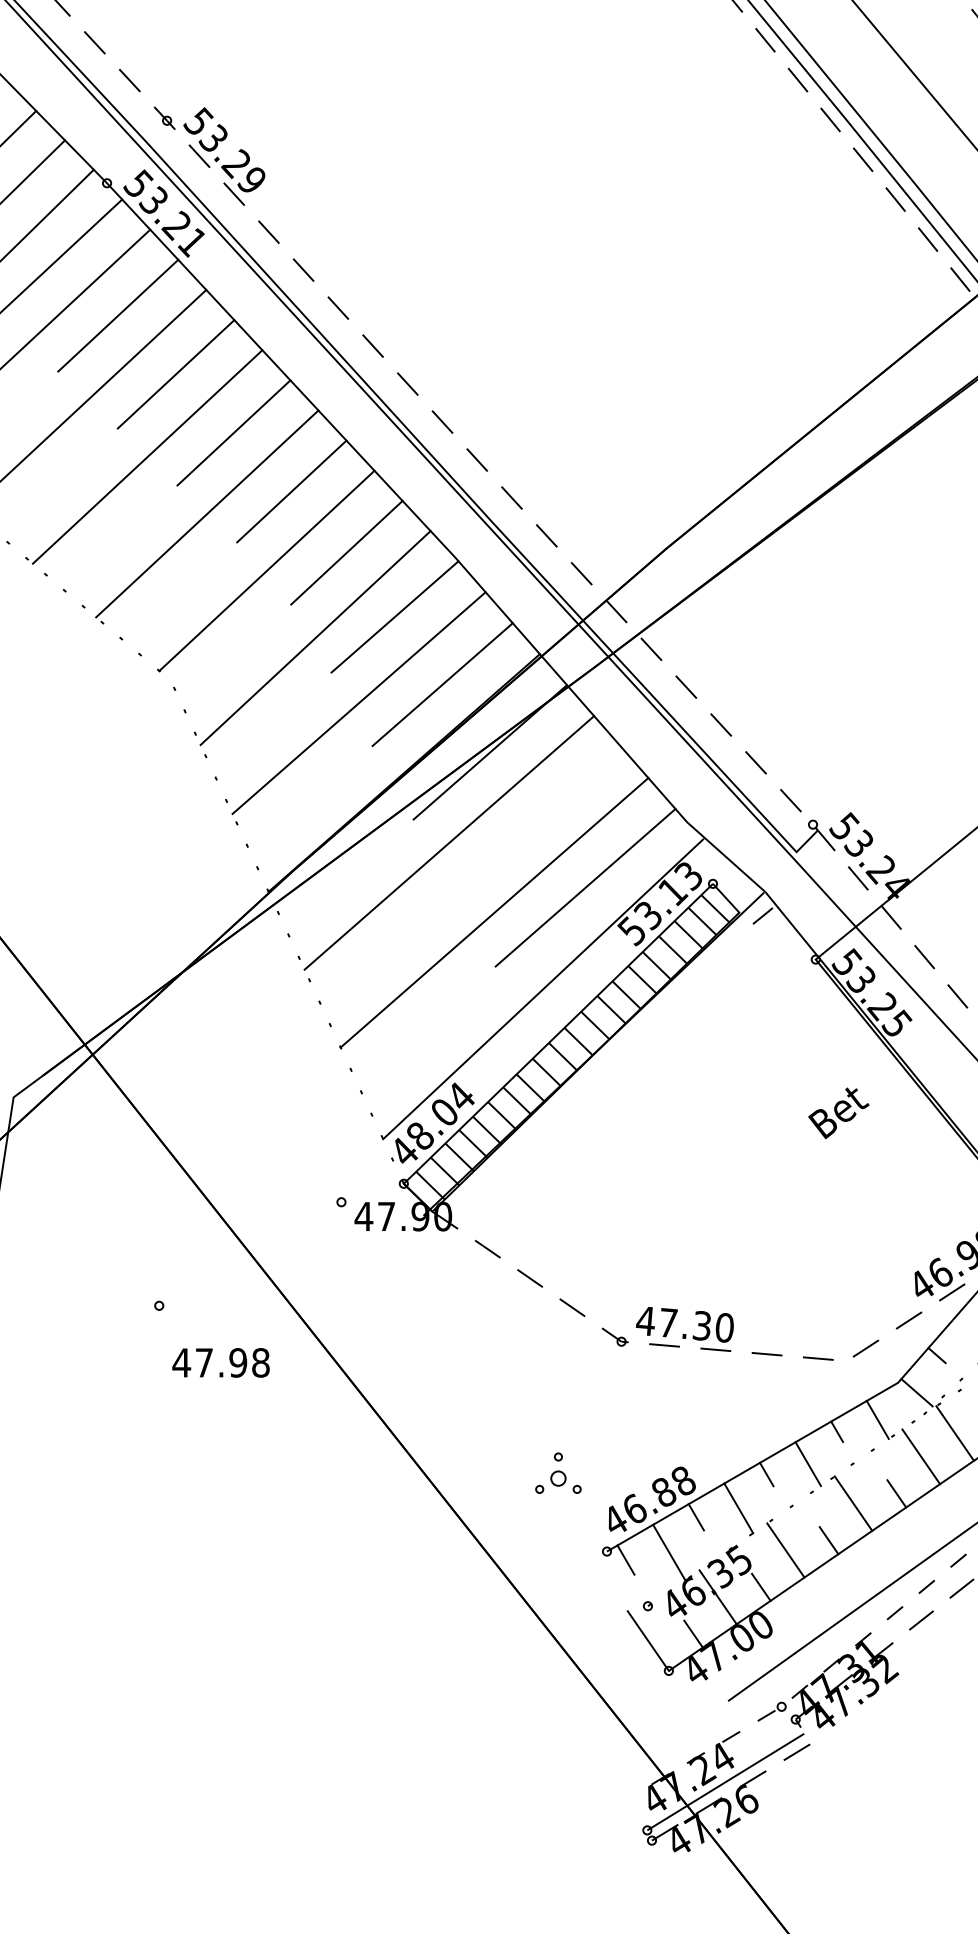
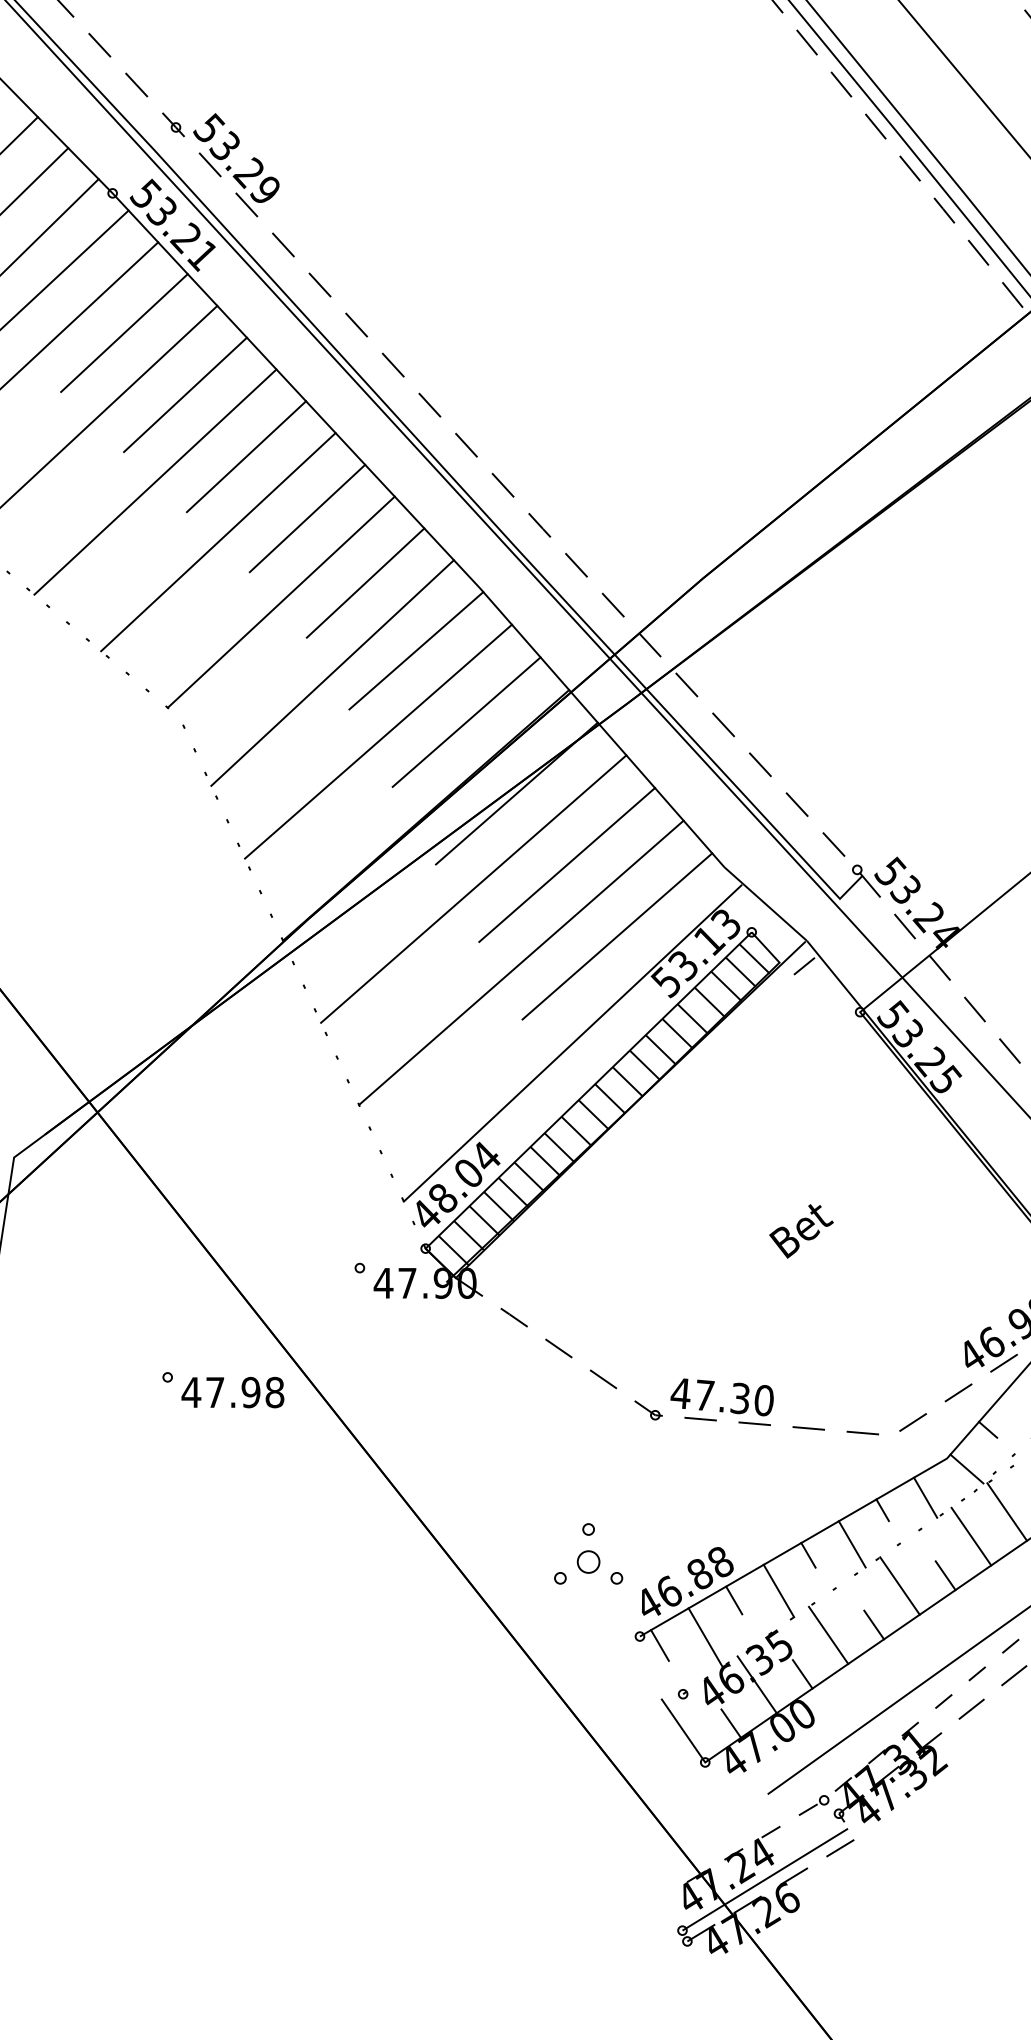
line: (538, 819) -> (567, 864), added
text: (838, 1113) -> (801, 1231), moved
text: (220, 1362) -> (232, 1392), moved
part: (558, 1472) -> (588, 1553), size x1.43

